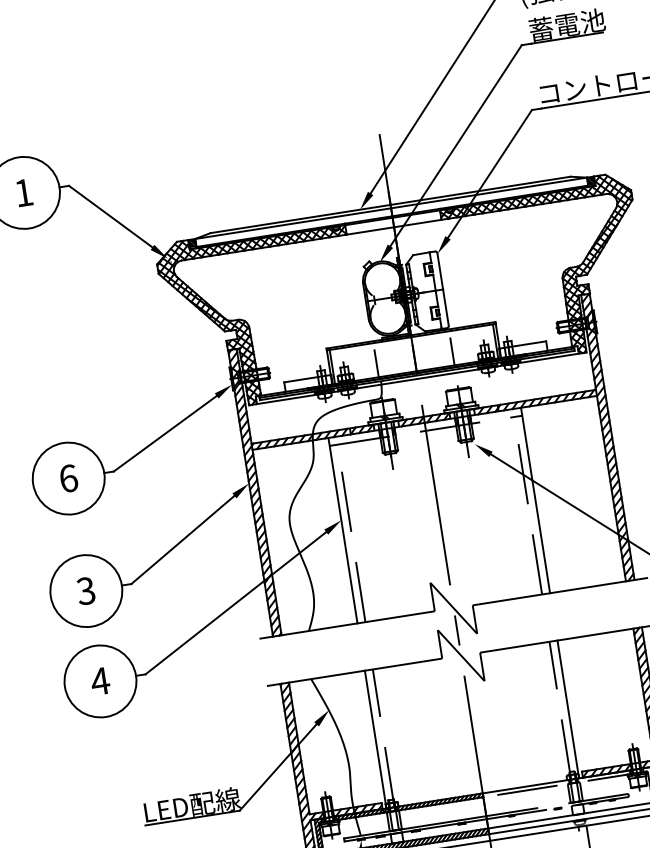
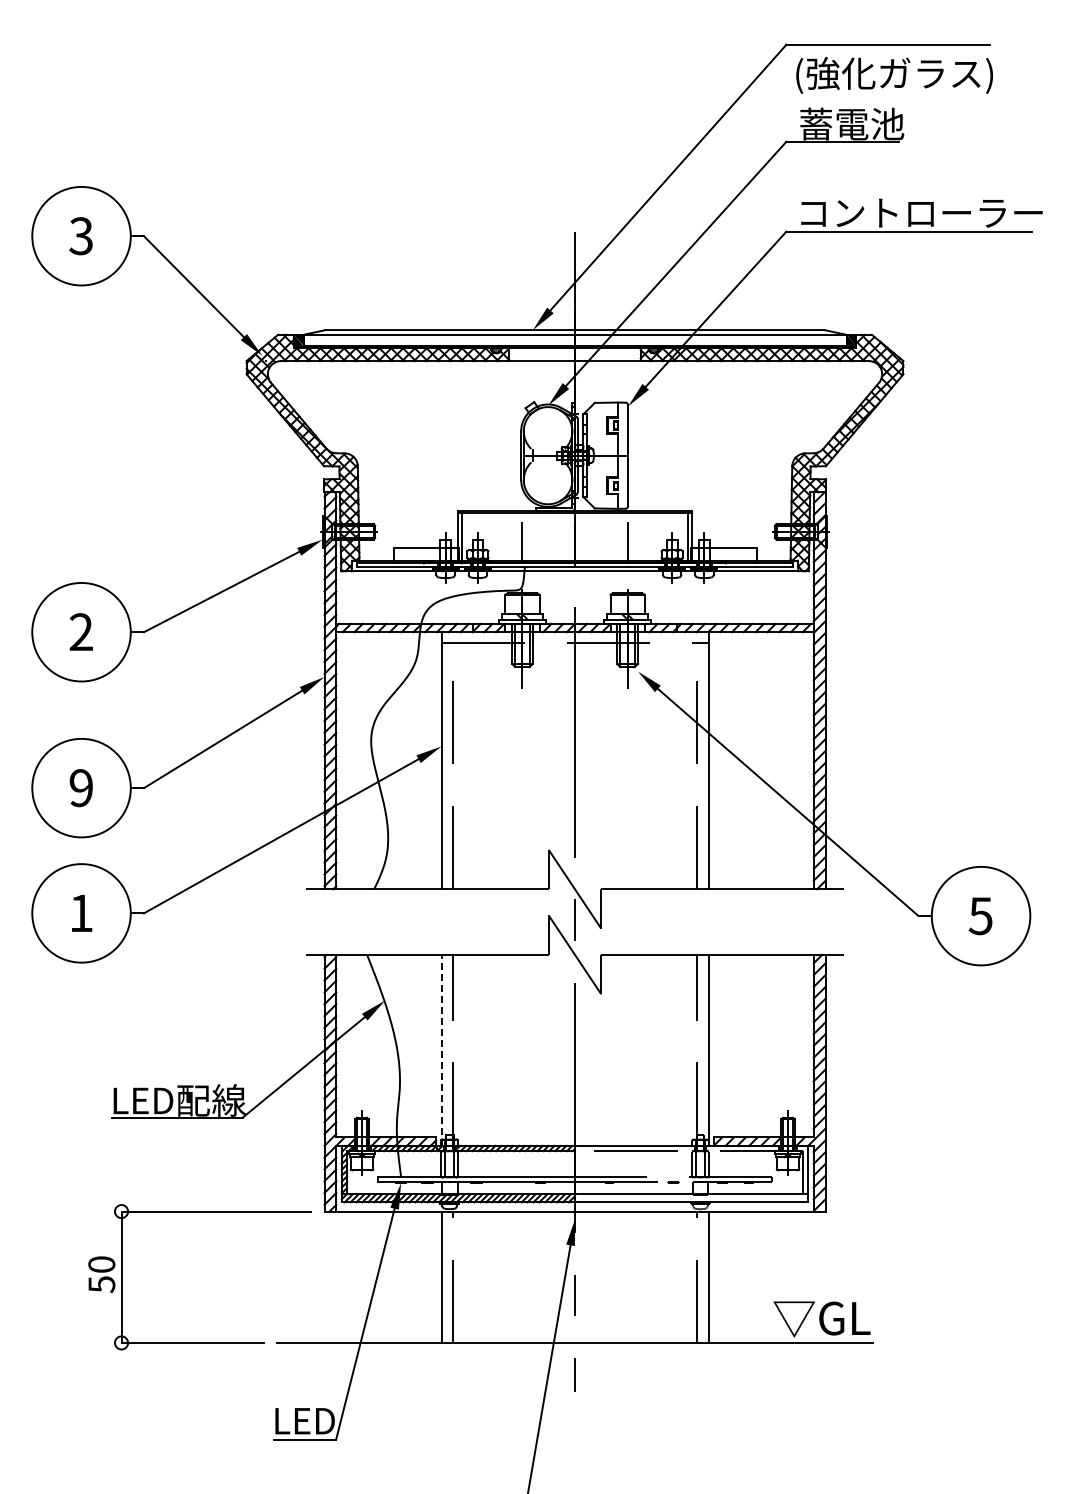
text: (23, 193) -> (80, 236), 1 -> 3
text: (68, 478) -> (81, 632), 6 -> 2
text: (85, 591) -> (80, 788), 3 -> 9
text: (99, 681) -> (80, 913), 4 -> 1
line: (375, 738) -> (441, 1049), solid -> dashed

